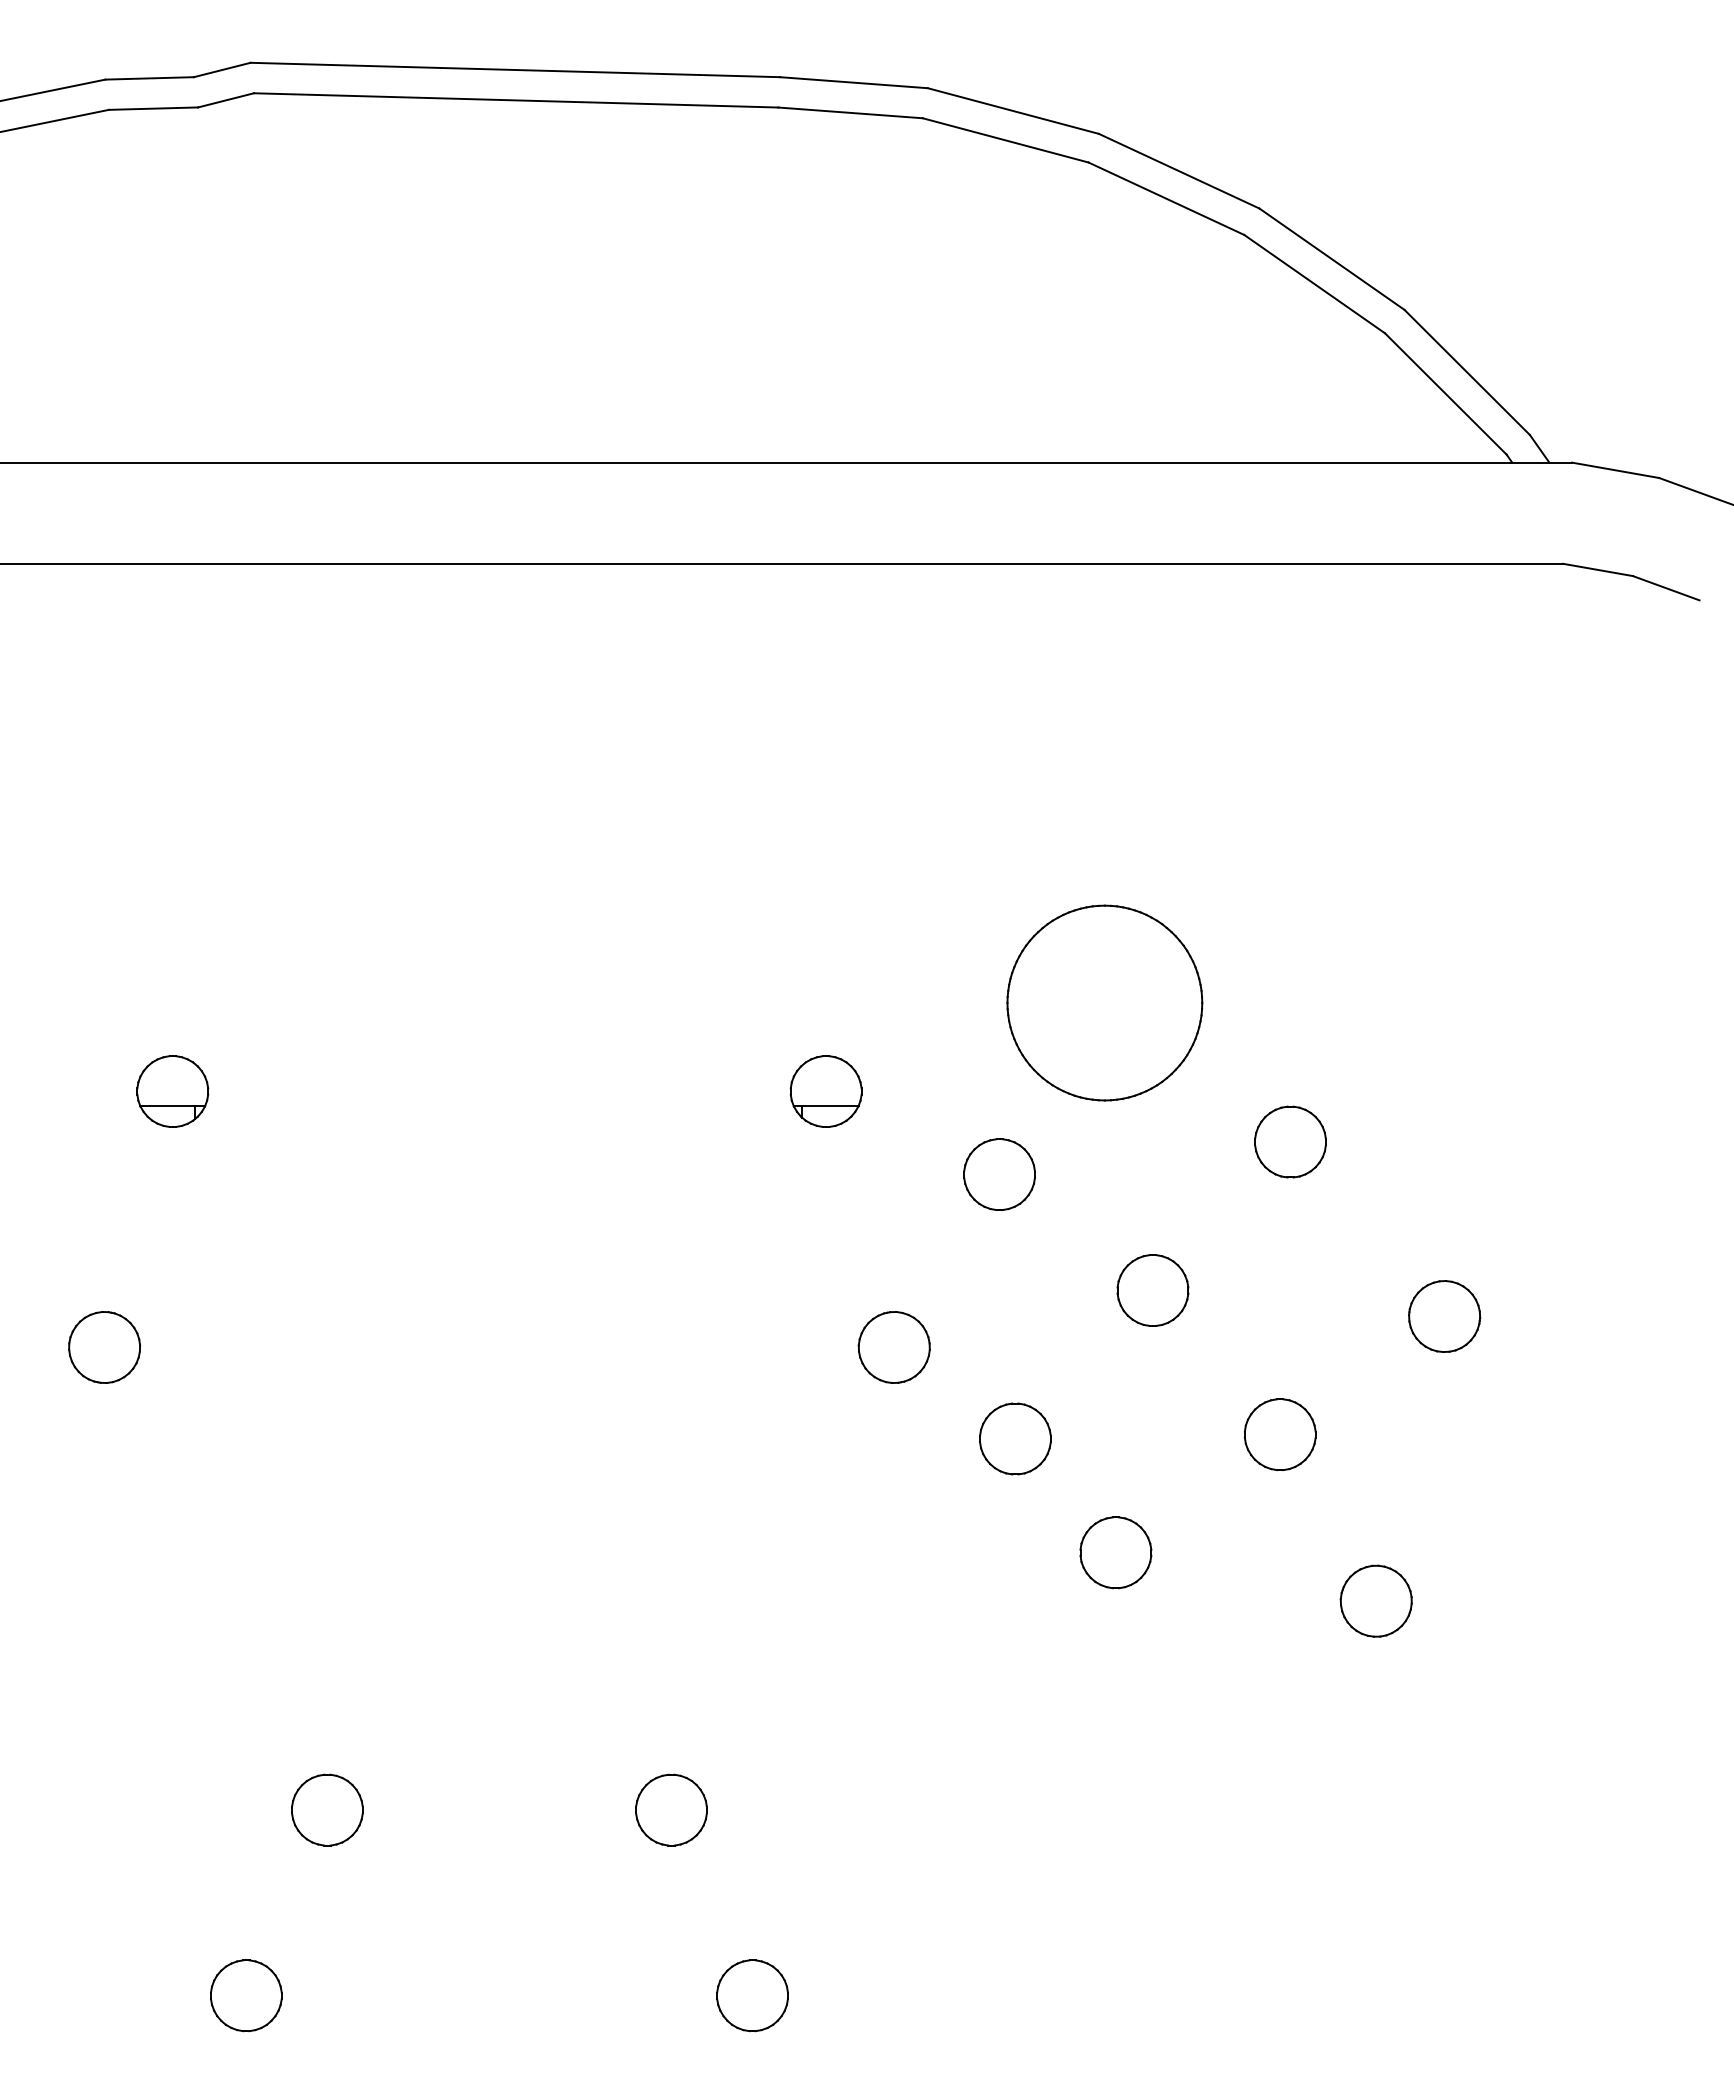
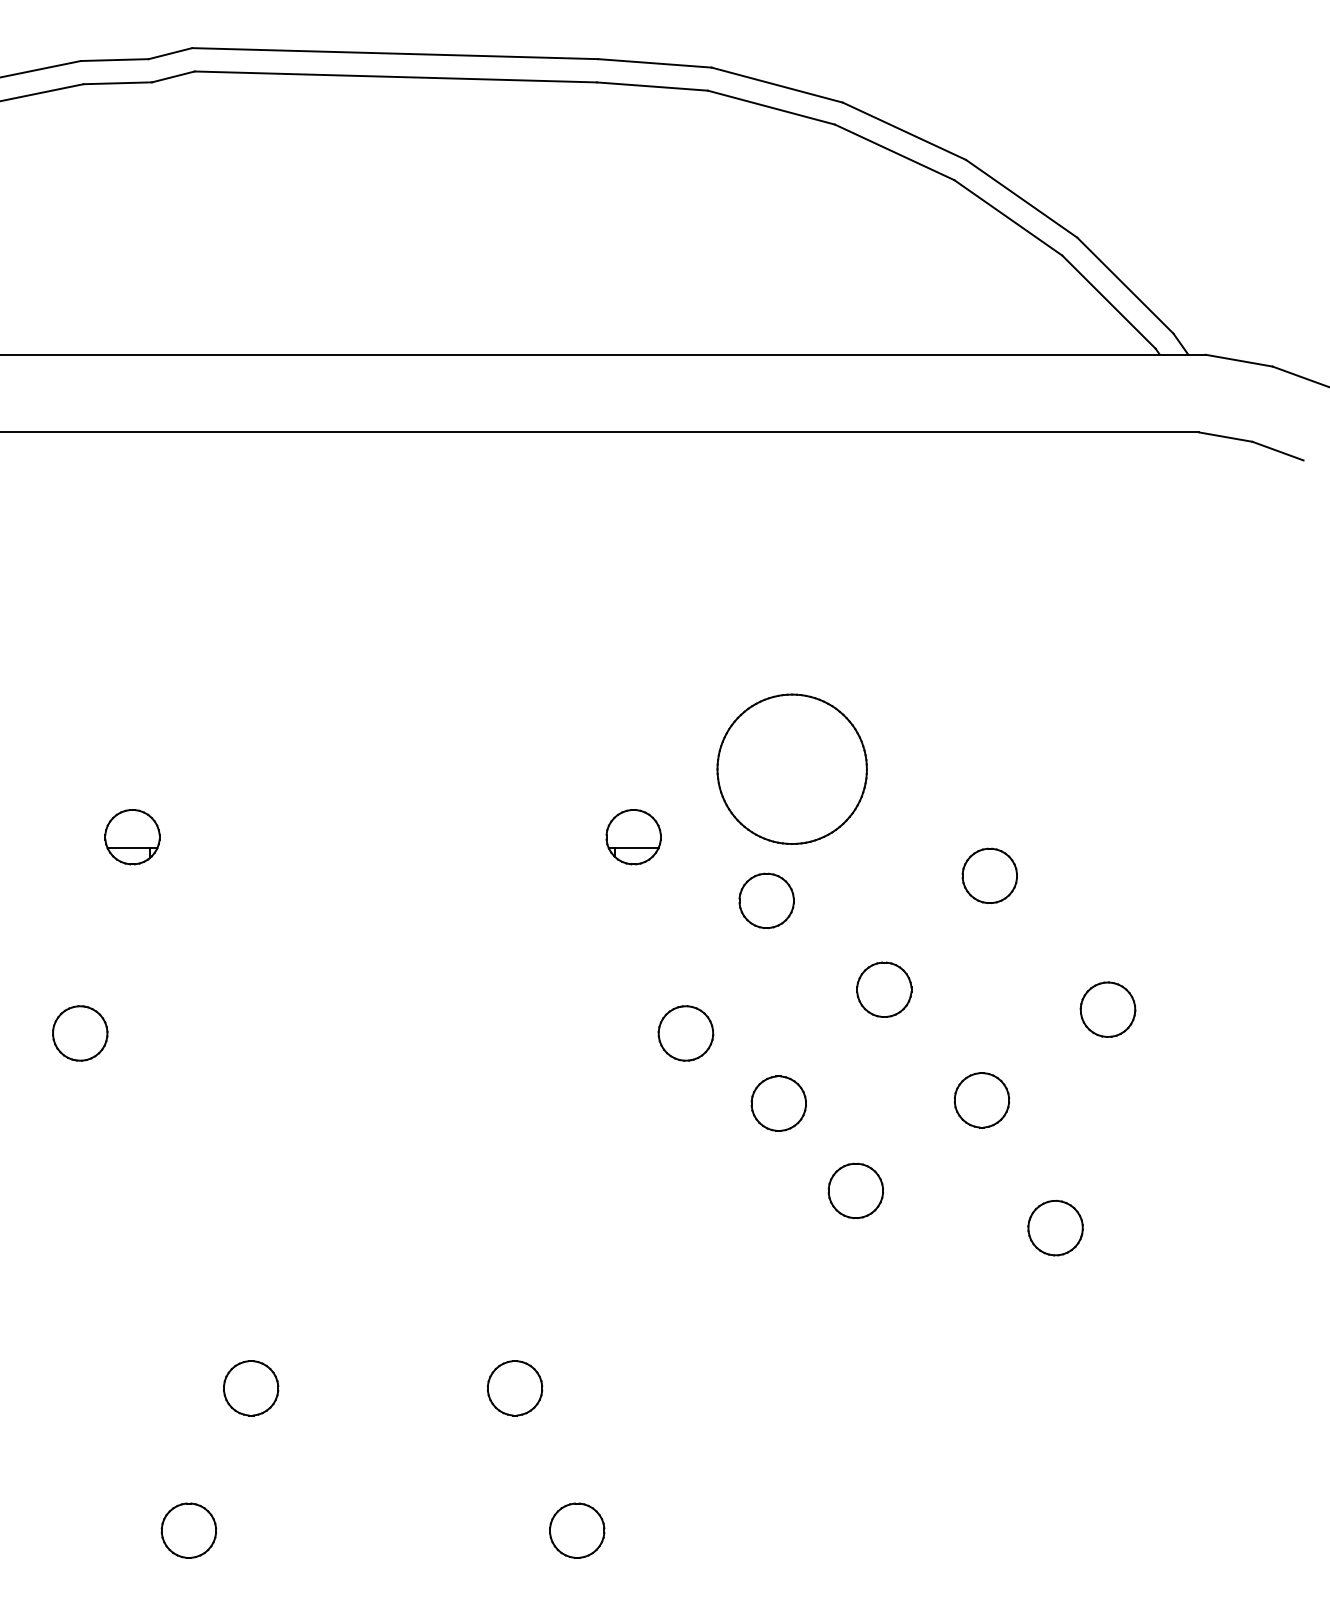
part: (1104, 1002) -> (791, 768), moved

